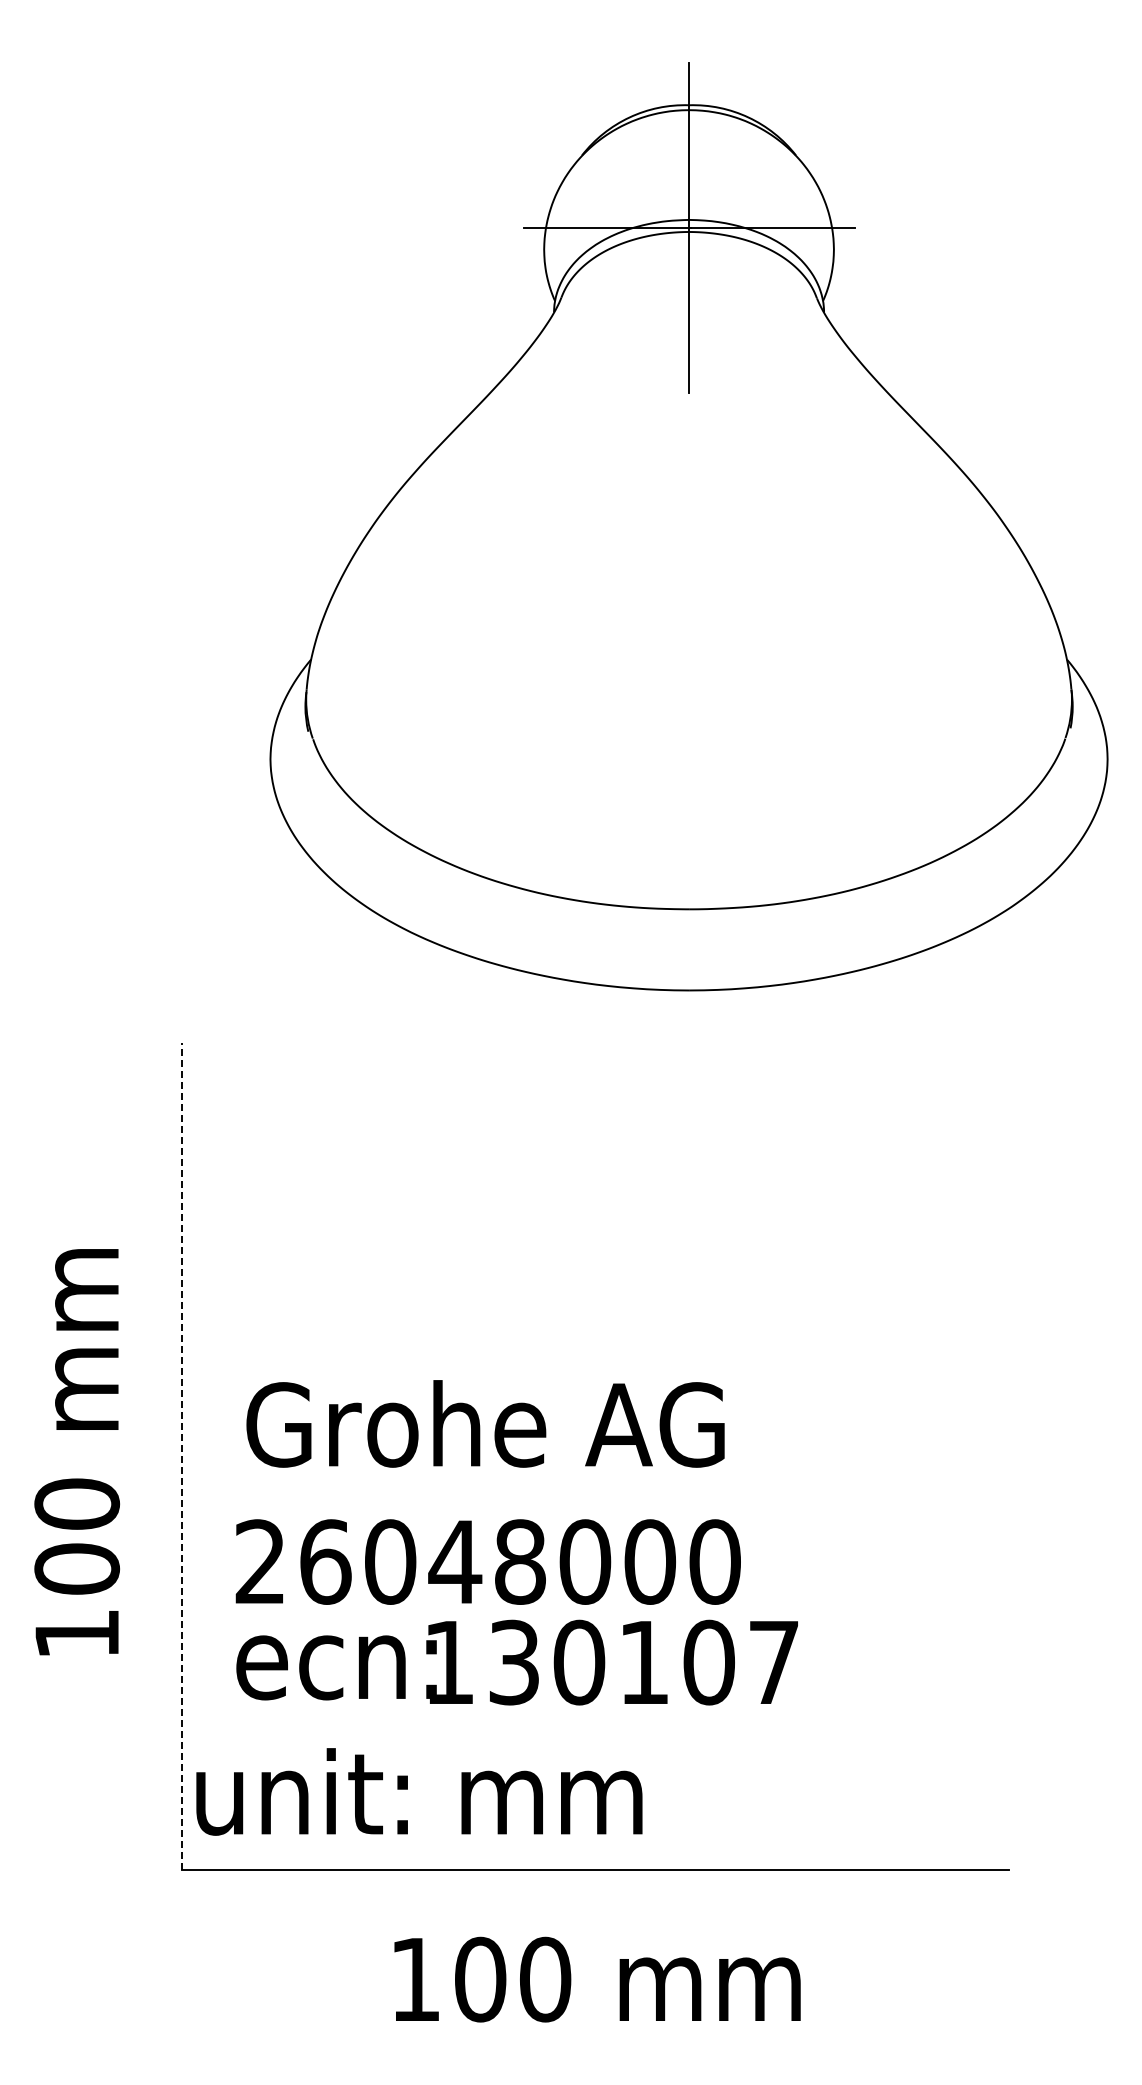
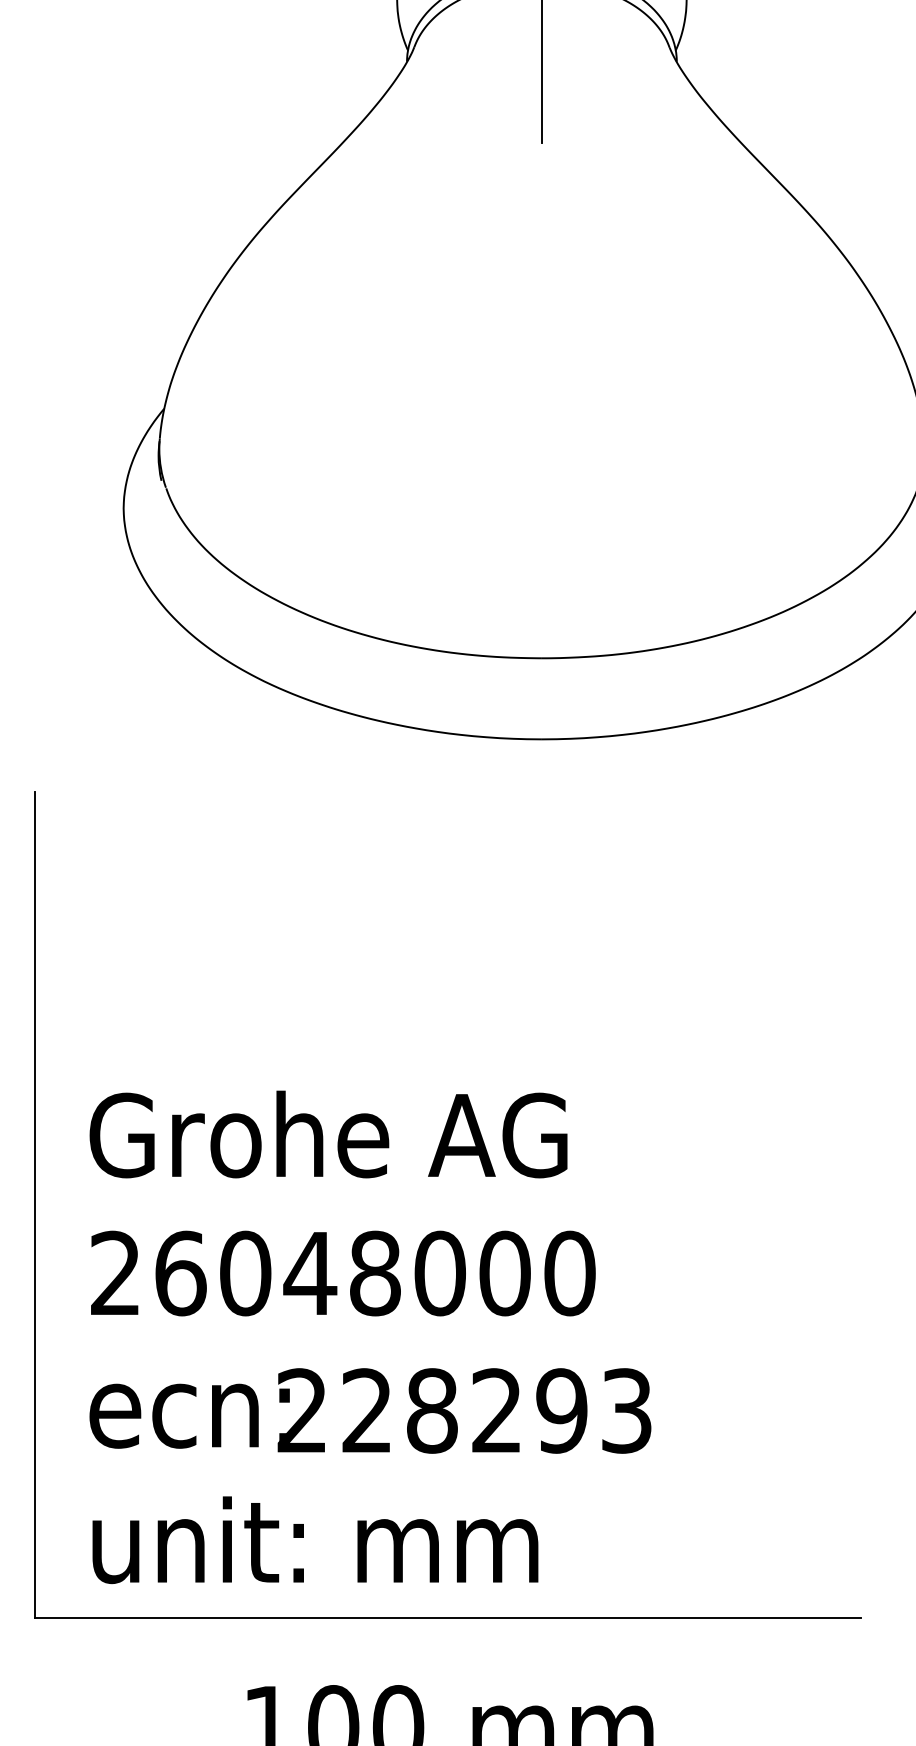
text: (485, 1423) -> (328, 1134), moved
line: (181, 1456) -> (34, 1205), dashed -> solid
text: (487, 1561) -> (342, 1272), moved
text: (611, 1662) -> (464, 1410), 130107 -> 228293
text: (419, 1791) -> (315, 1539), moved

